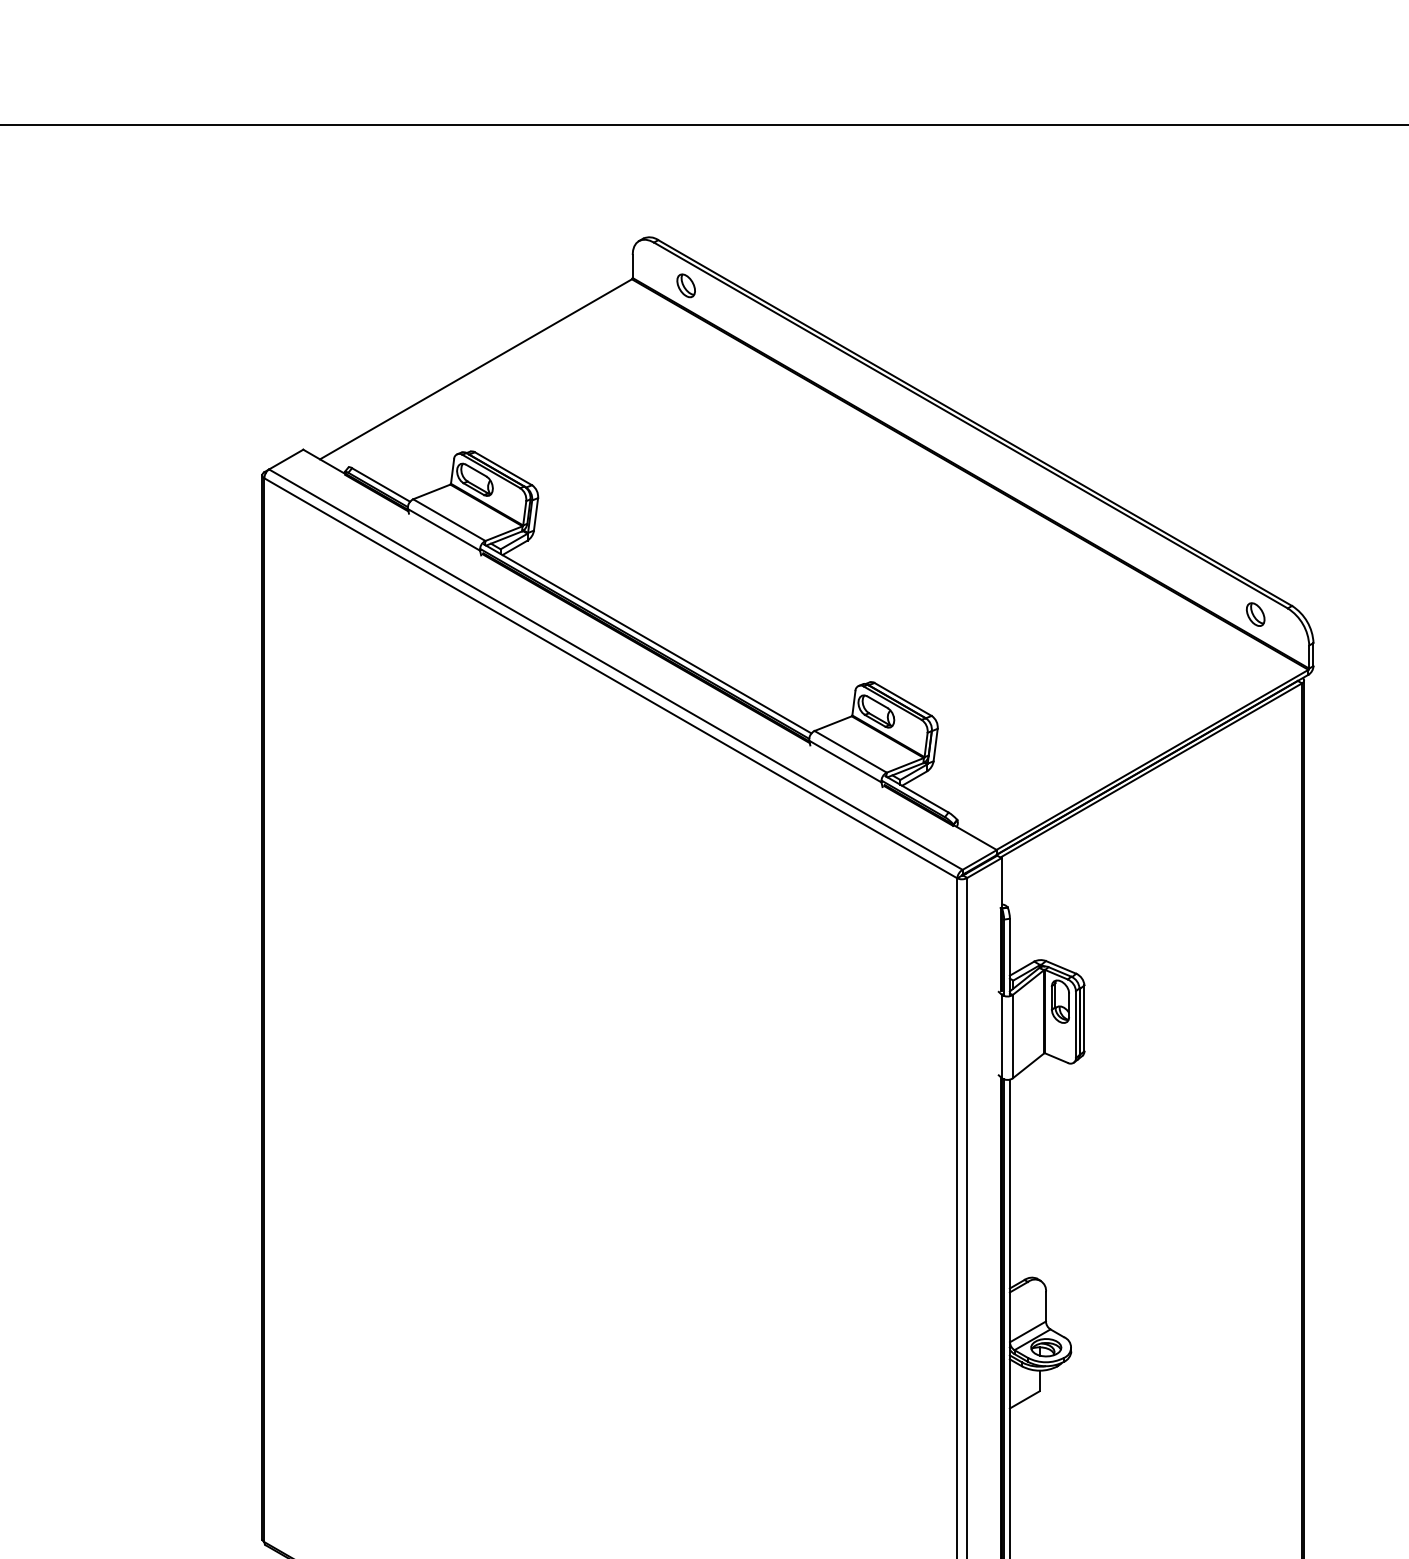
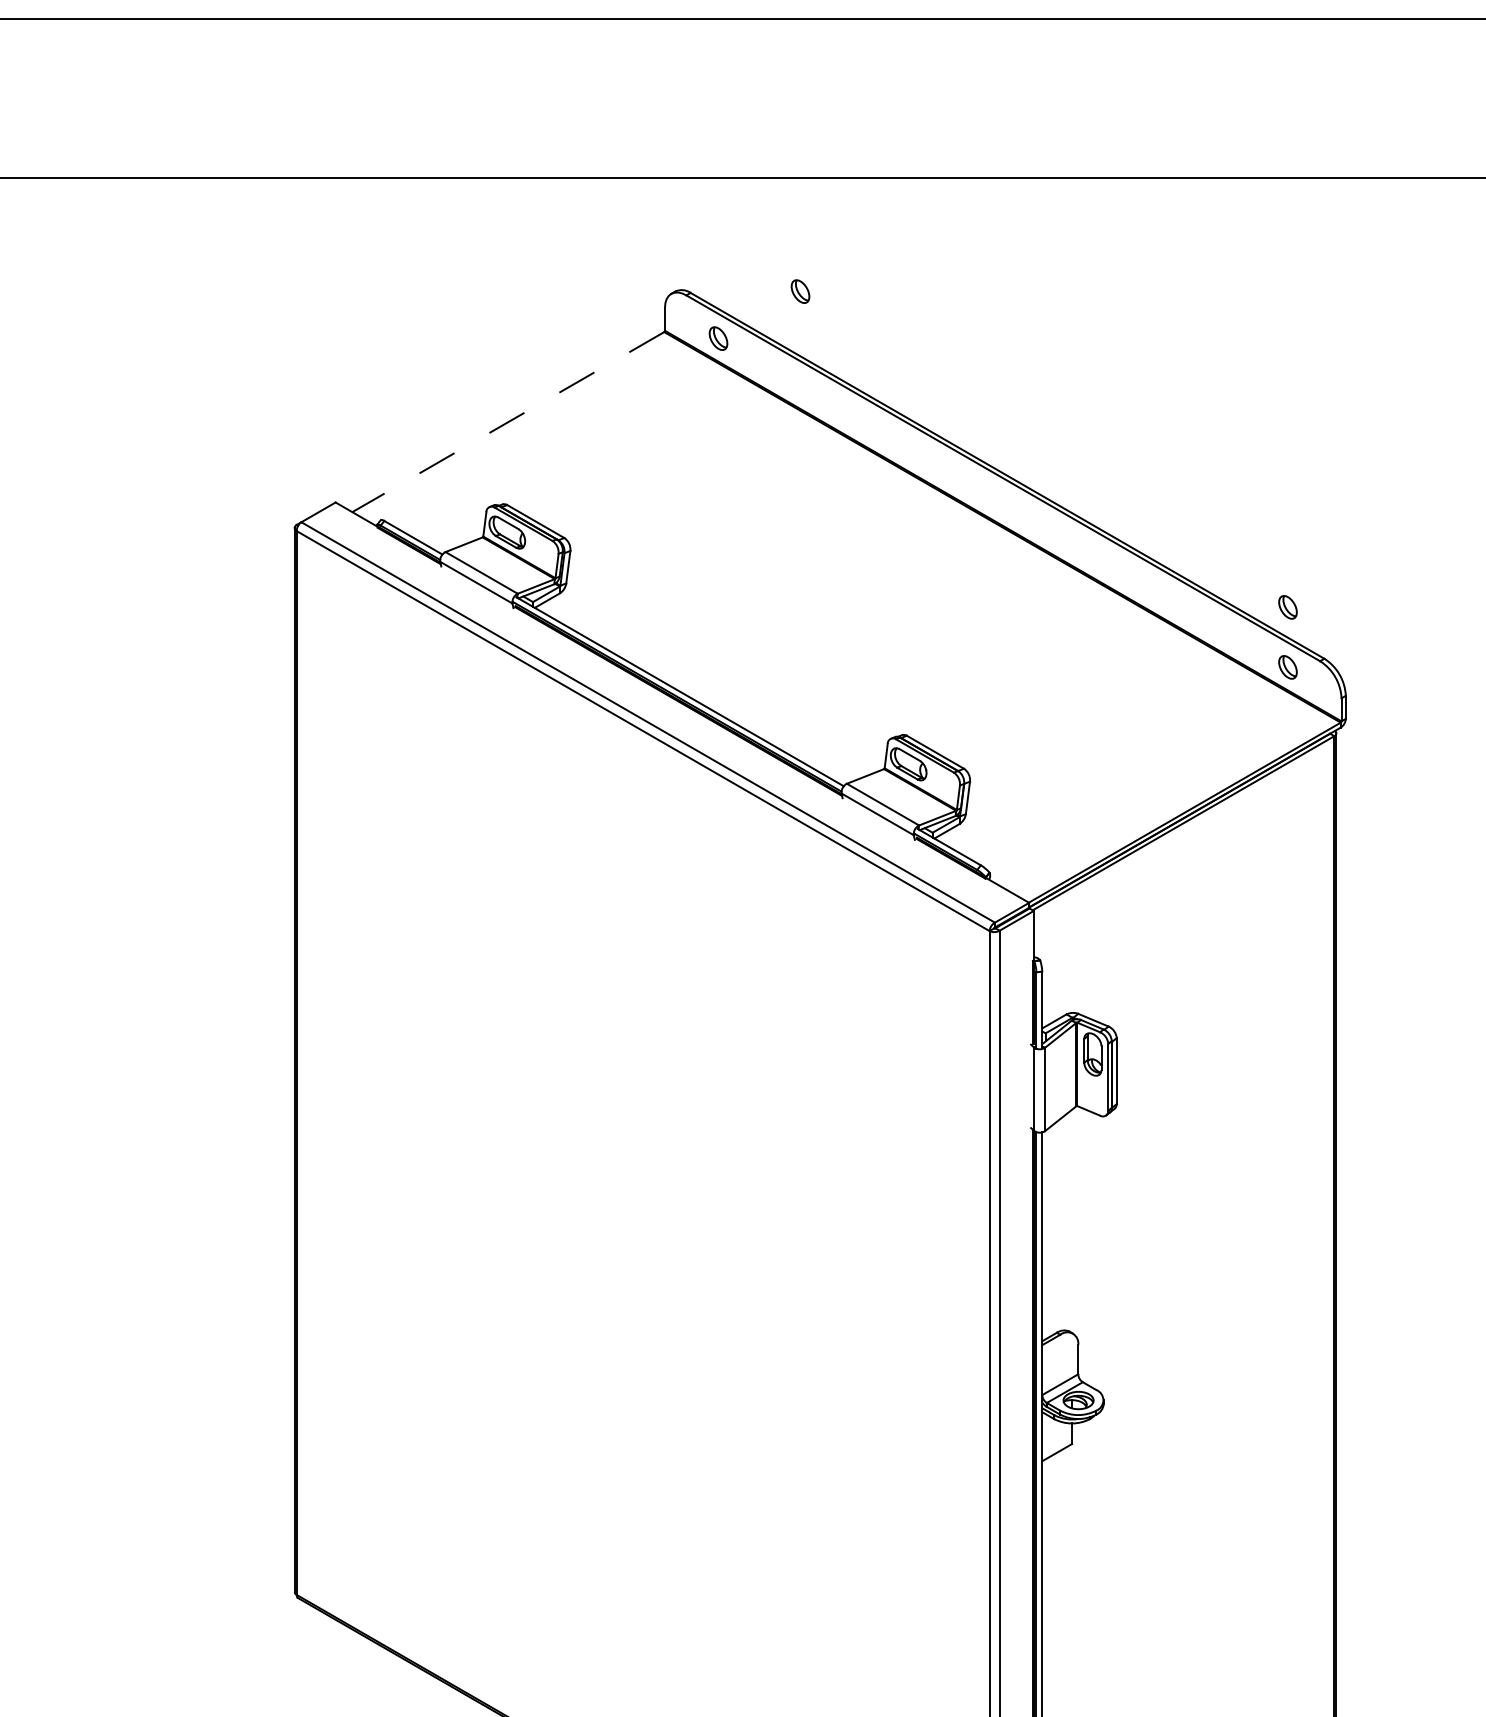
part: (768, 238) -> (800, 291), added
line: (475, 369) -> (507, 422), solid -> dashed
part: (1255, 554) -> (1287, 607), added

